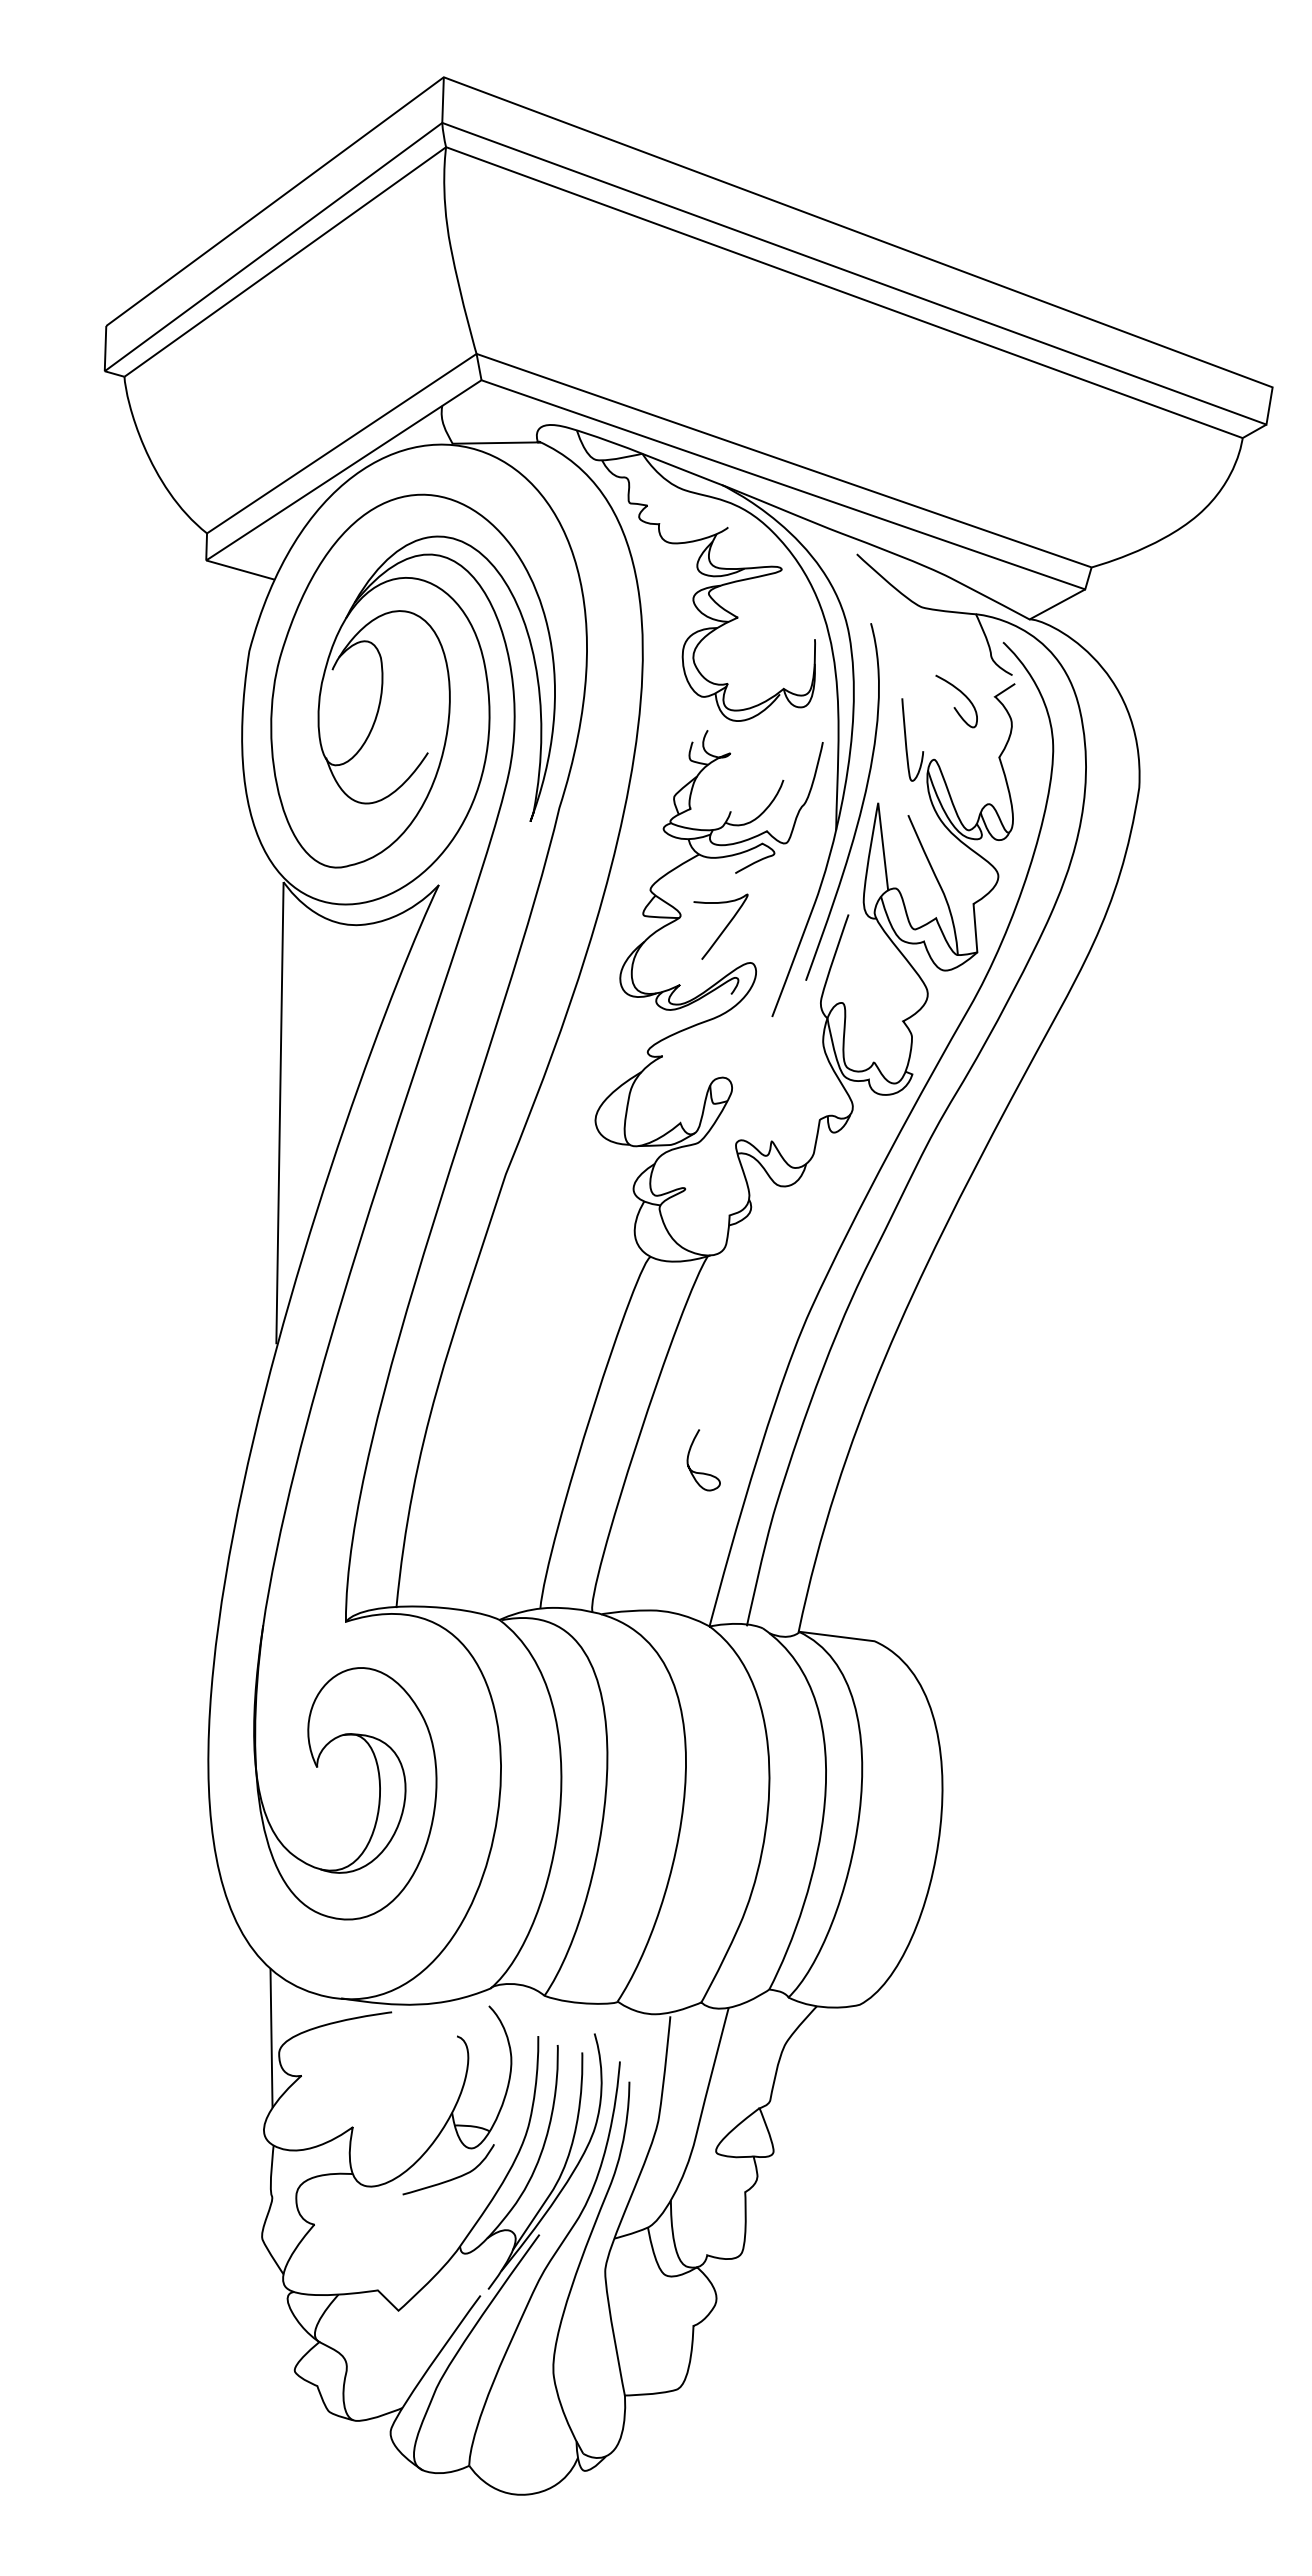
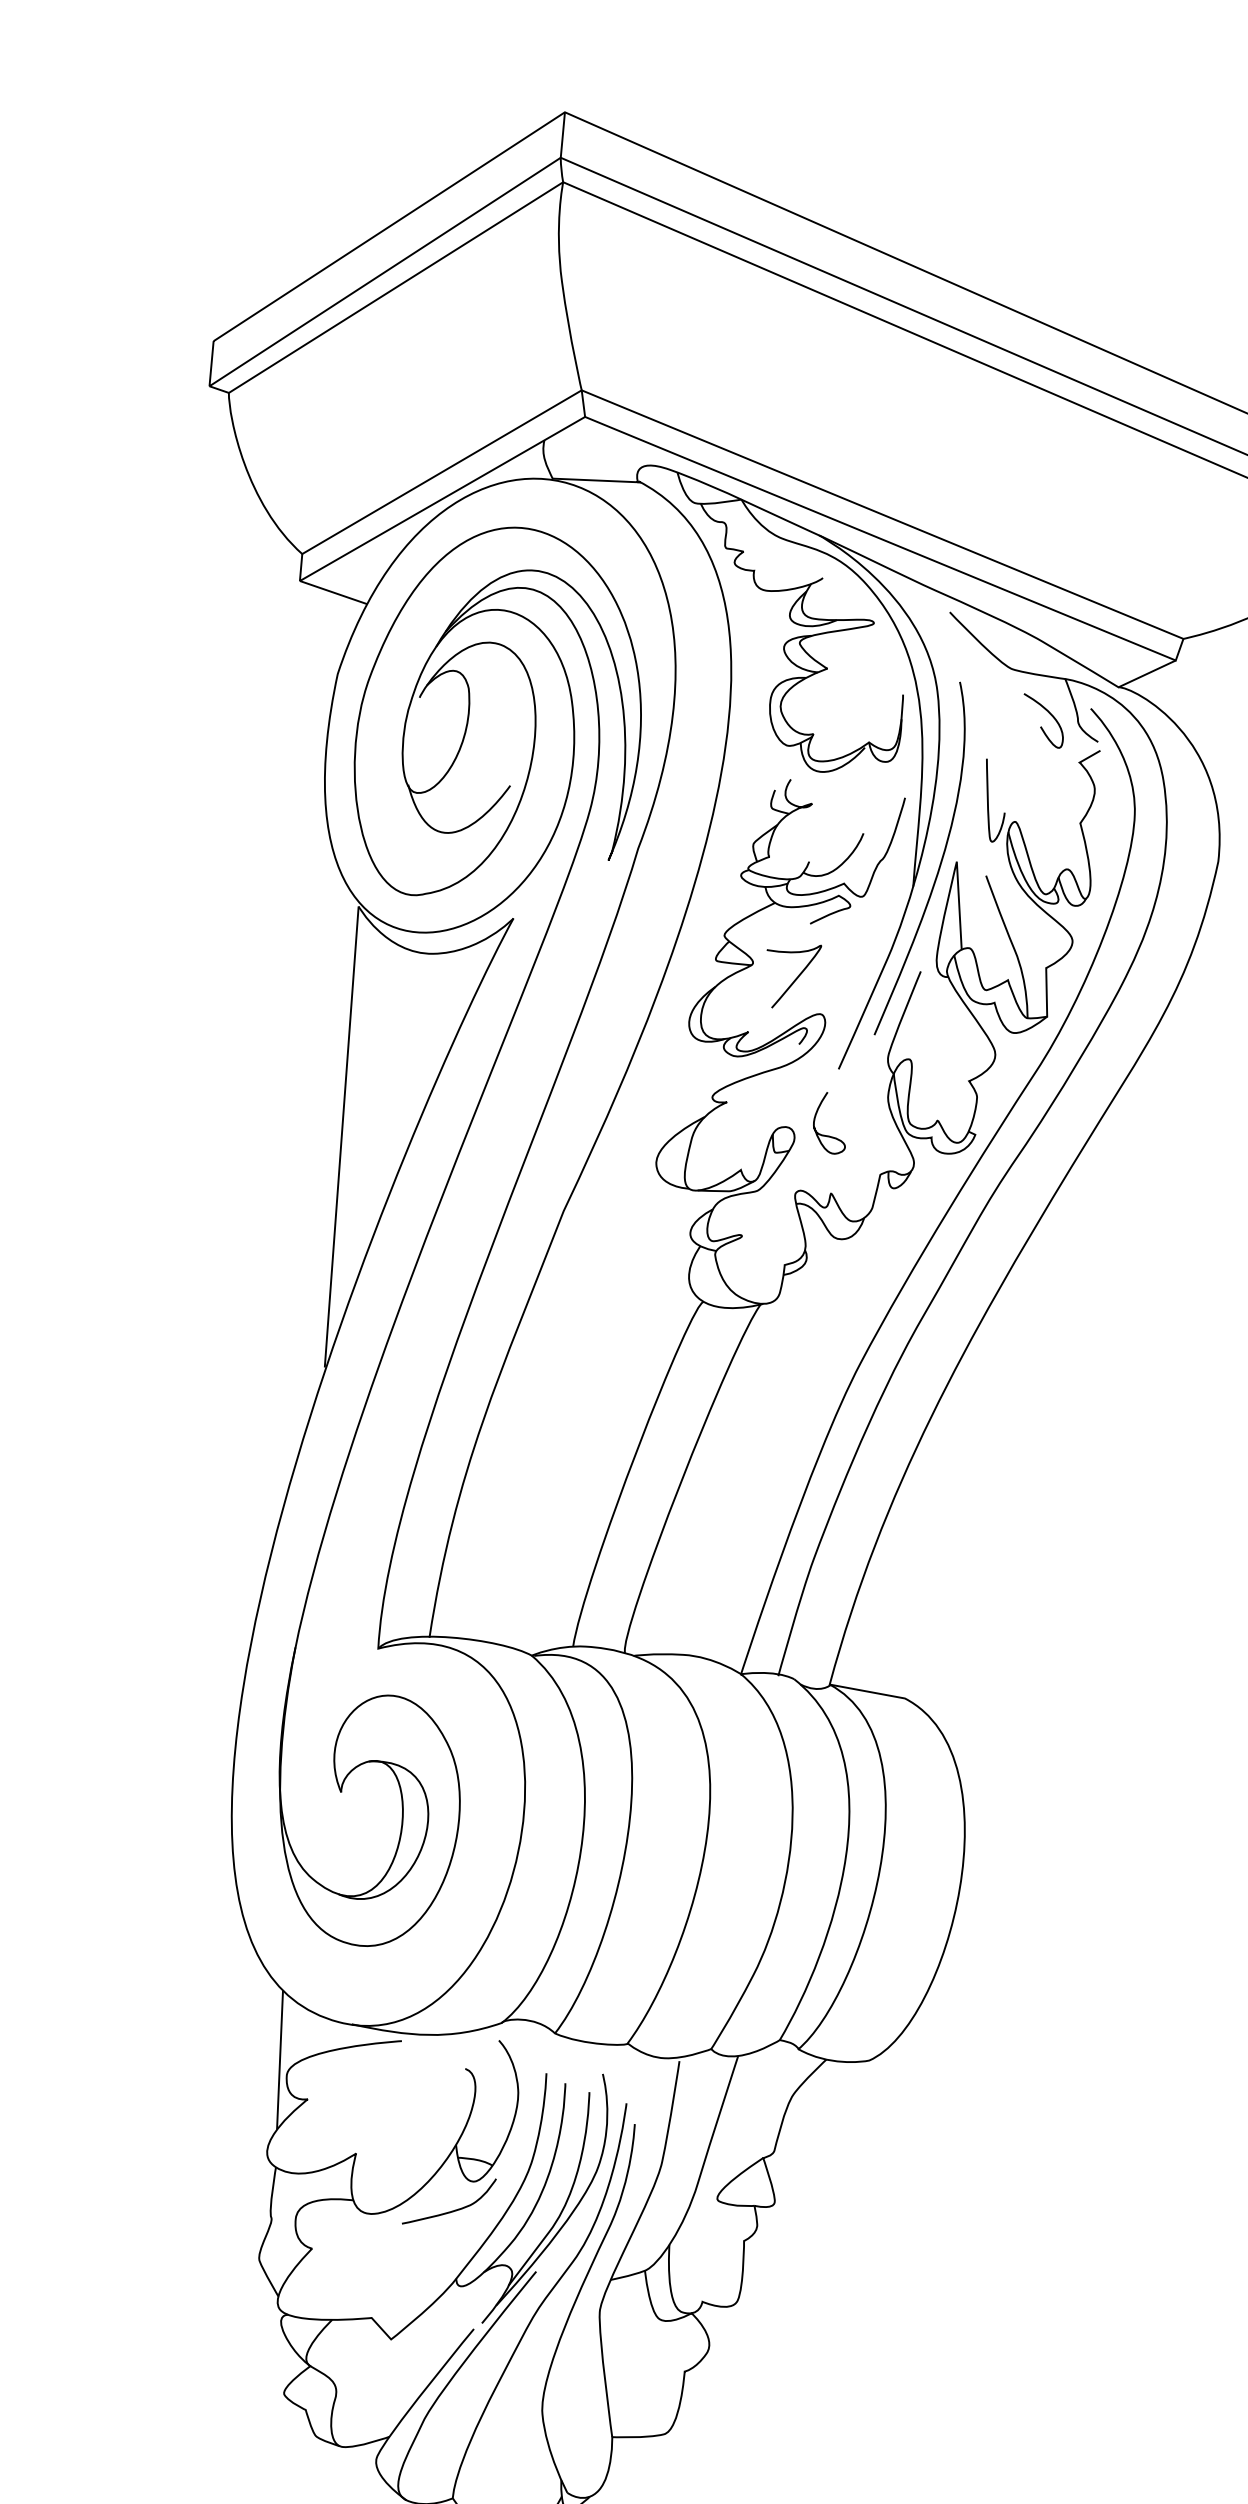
curve: (955, 707) -> (1042, 727), moved
curve: (703, 1472) -> (829, 1135), moved

